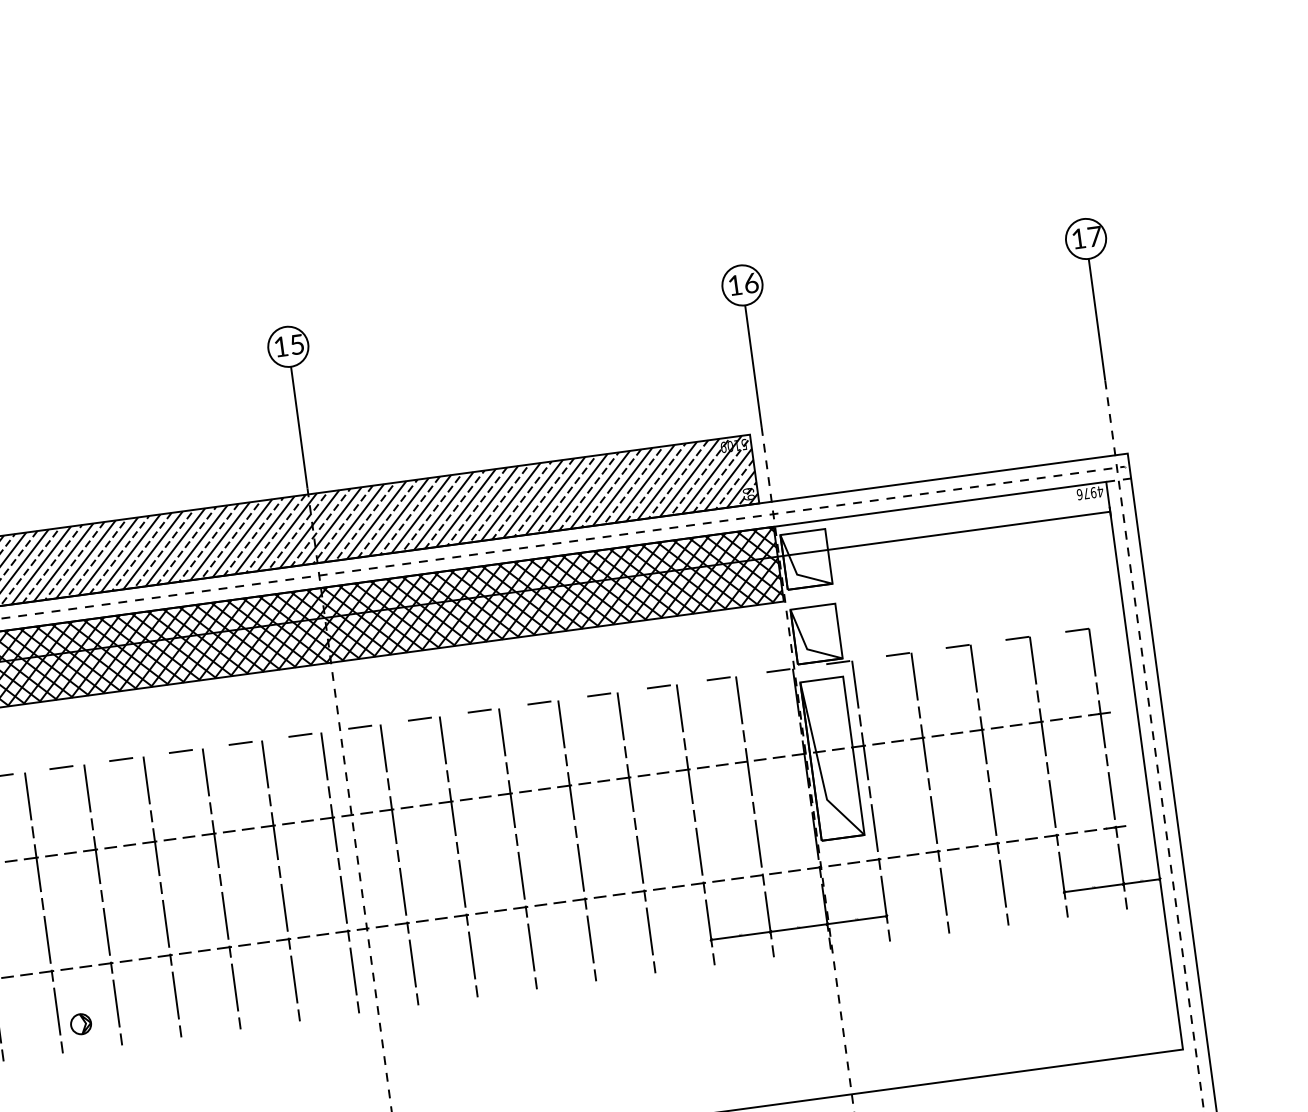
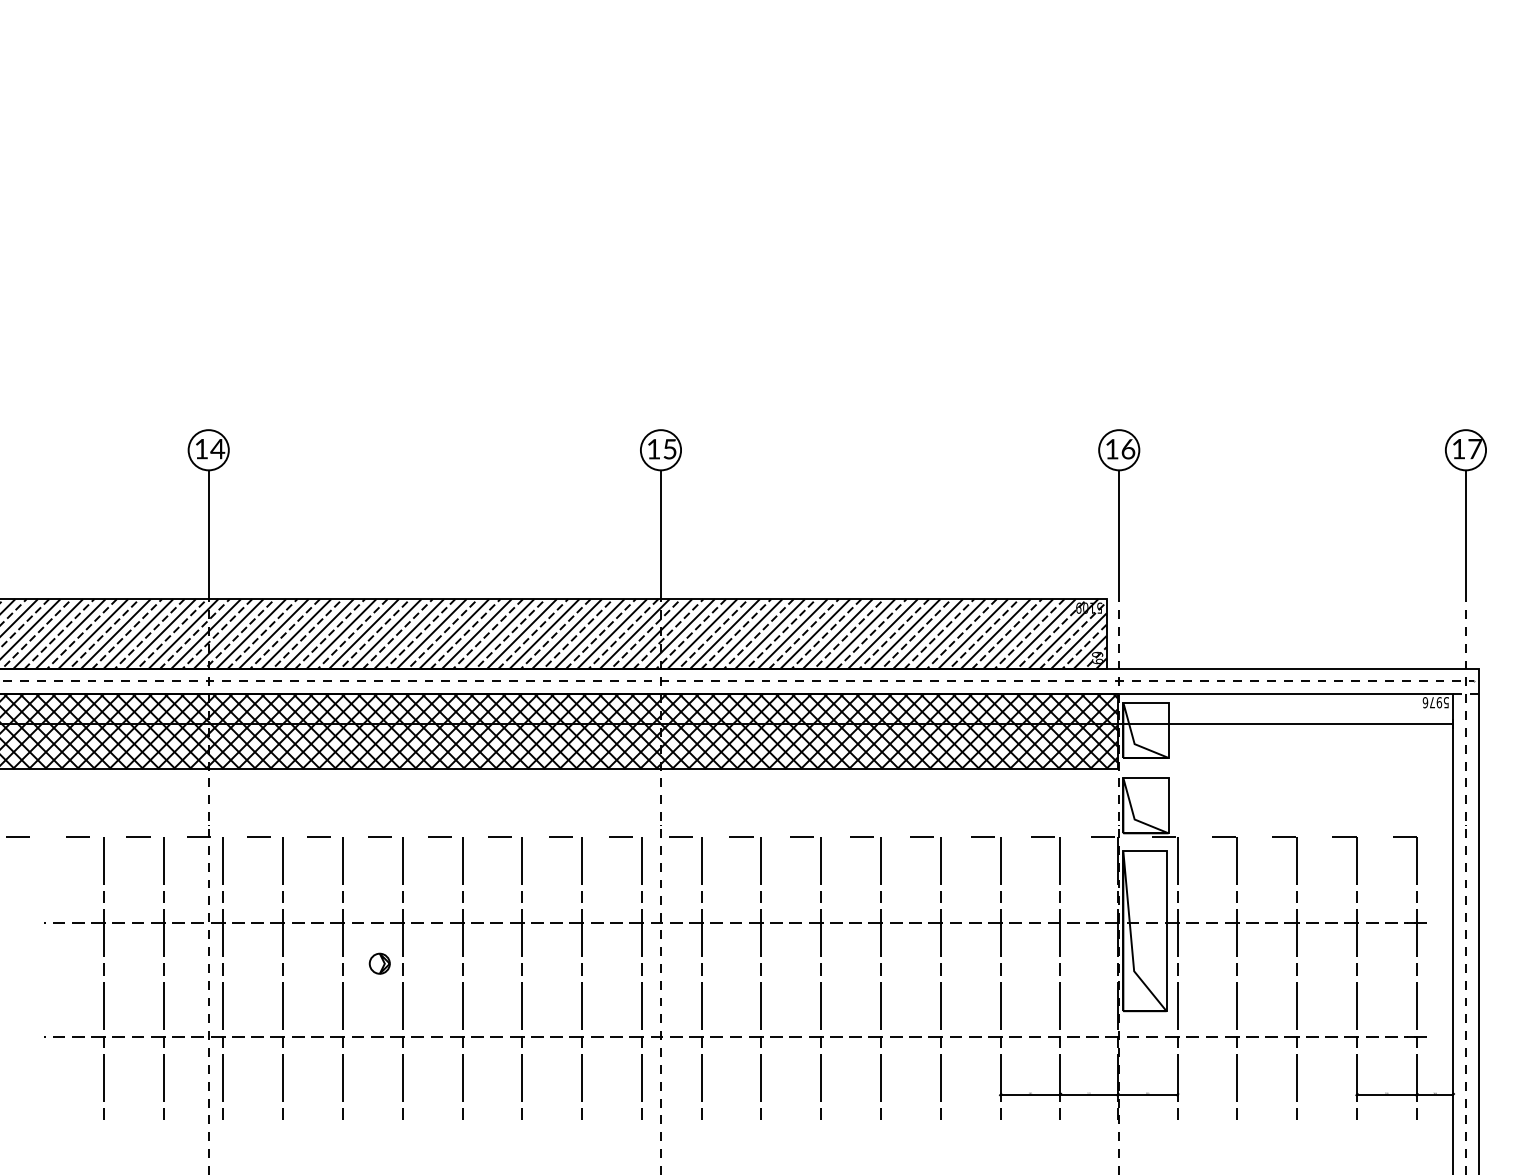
text: (1100, 491) -> (1446, 702), 4976 -> 5976
part: (80, 1024) -> (379, 963), moved

